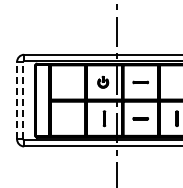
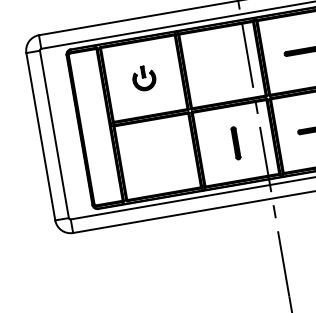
part: (103, 82) -> (144, 78), moved
line: (17, 100) -> (41, 136), dashed -> solid
line: (23, 100) -> (54, 134), dashed -> solid

